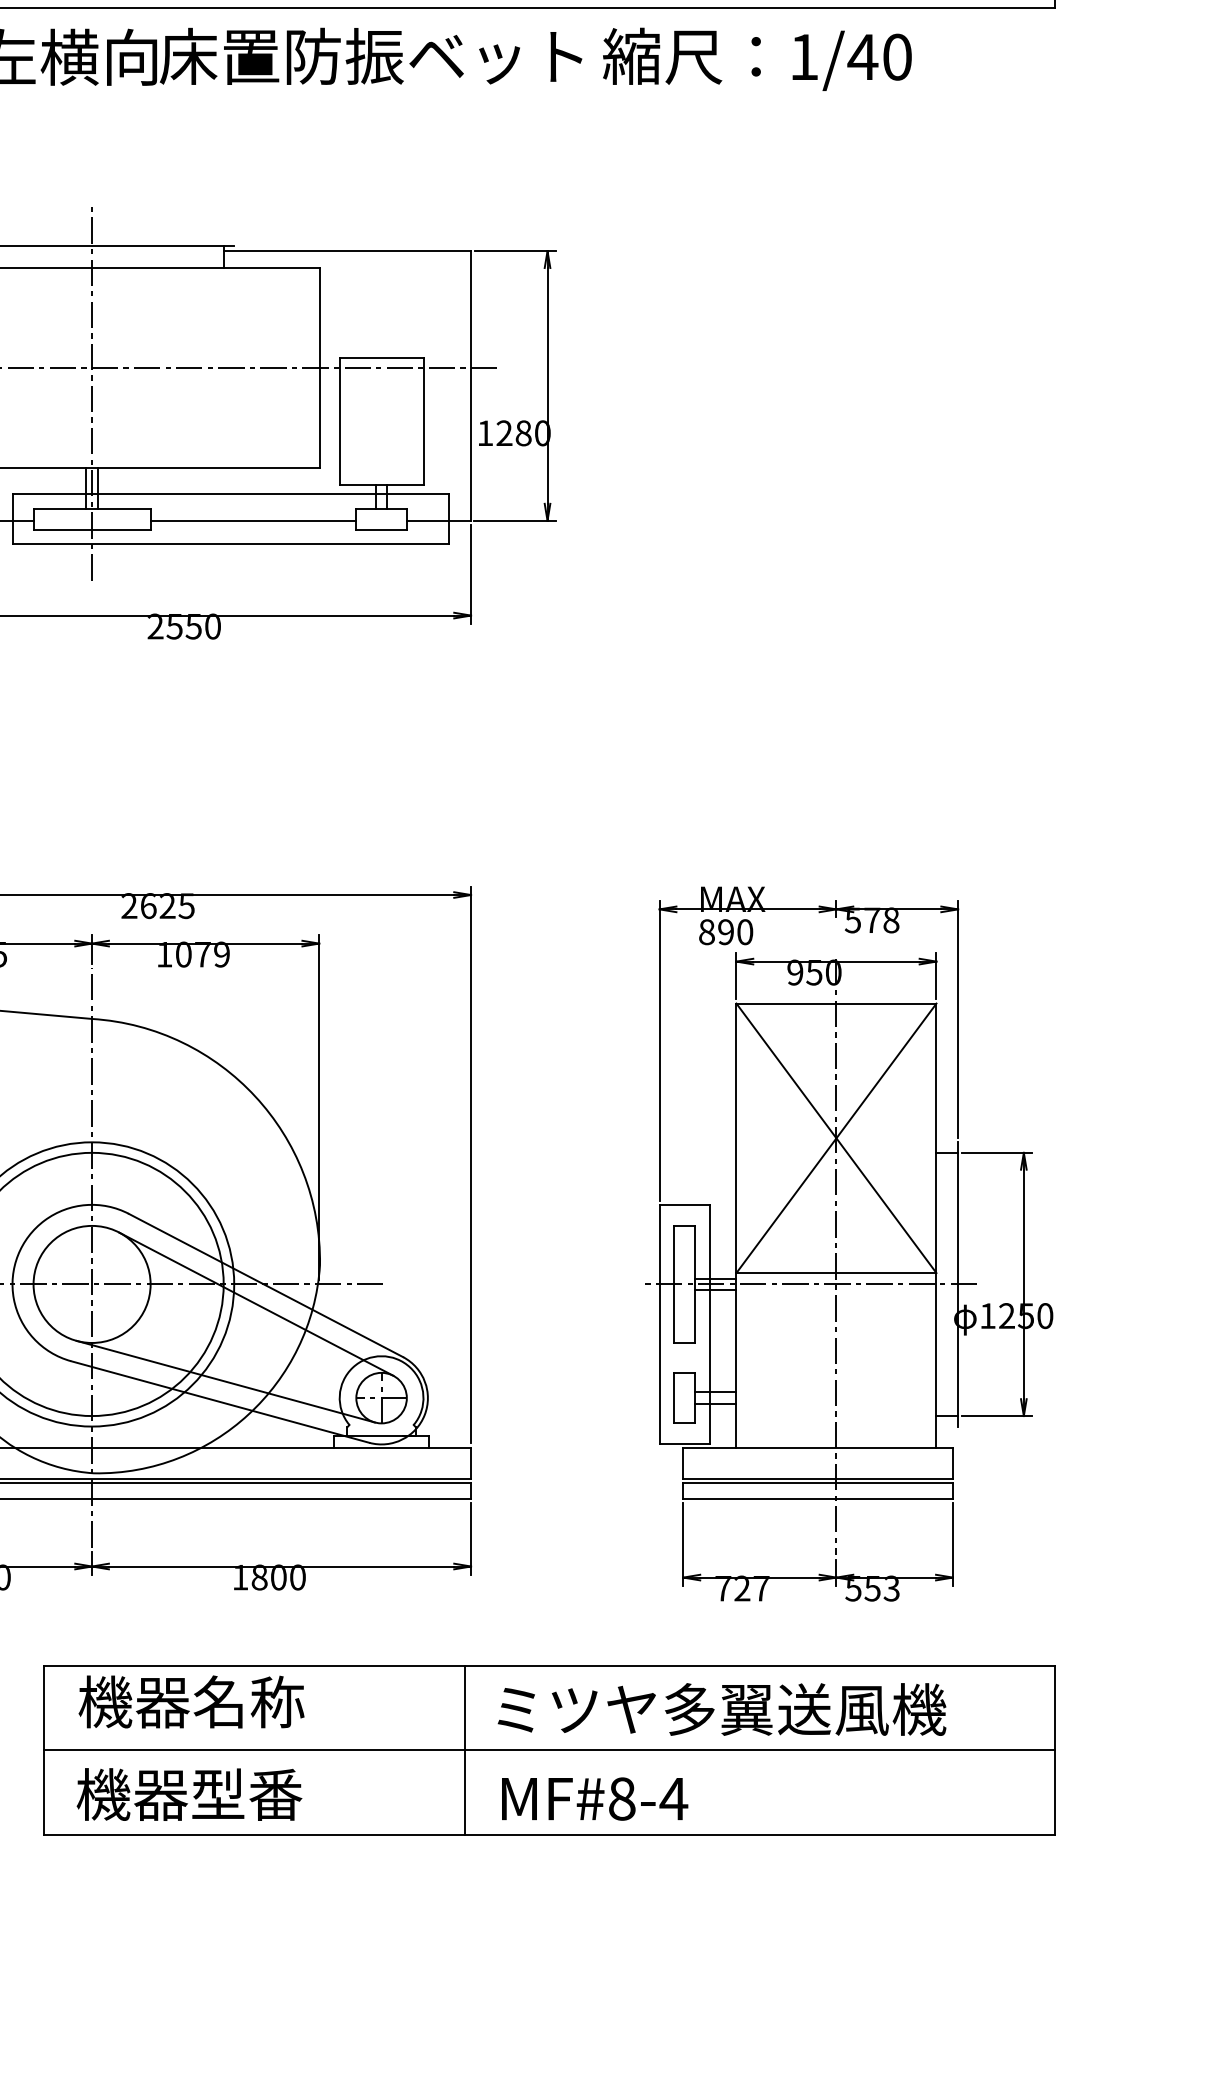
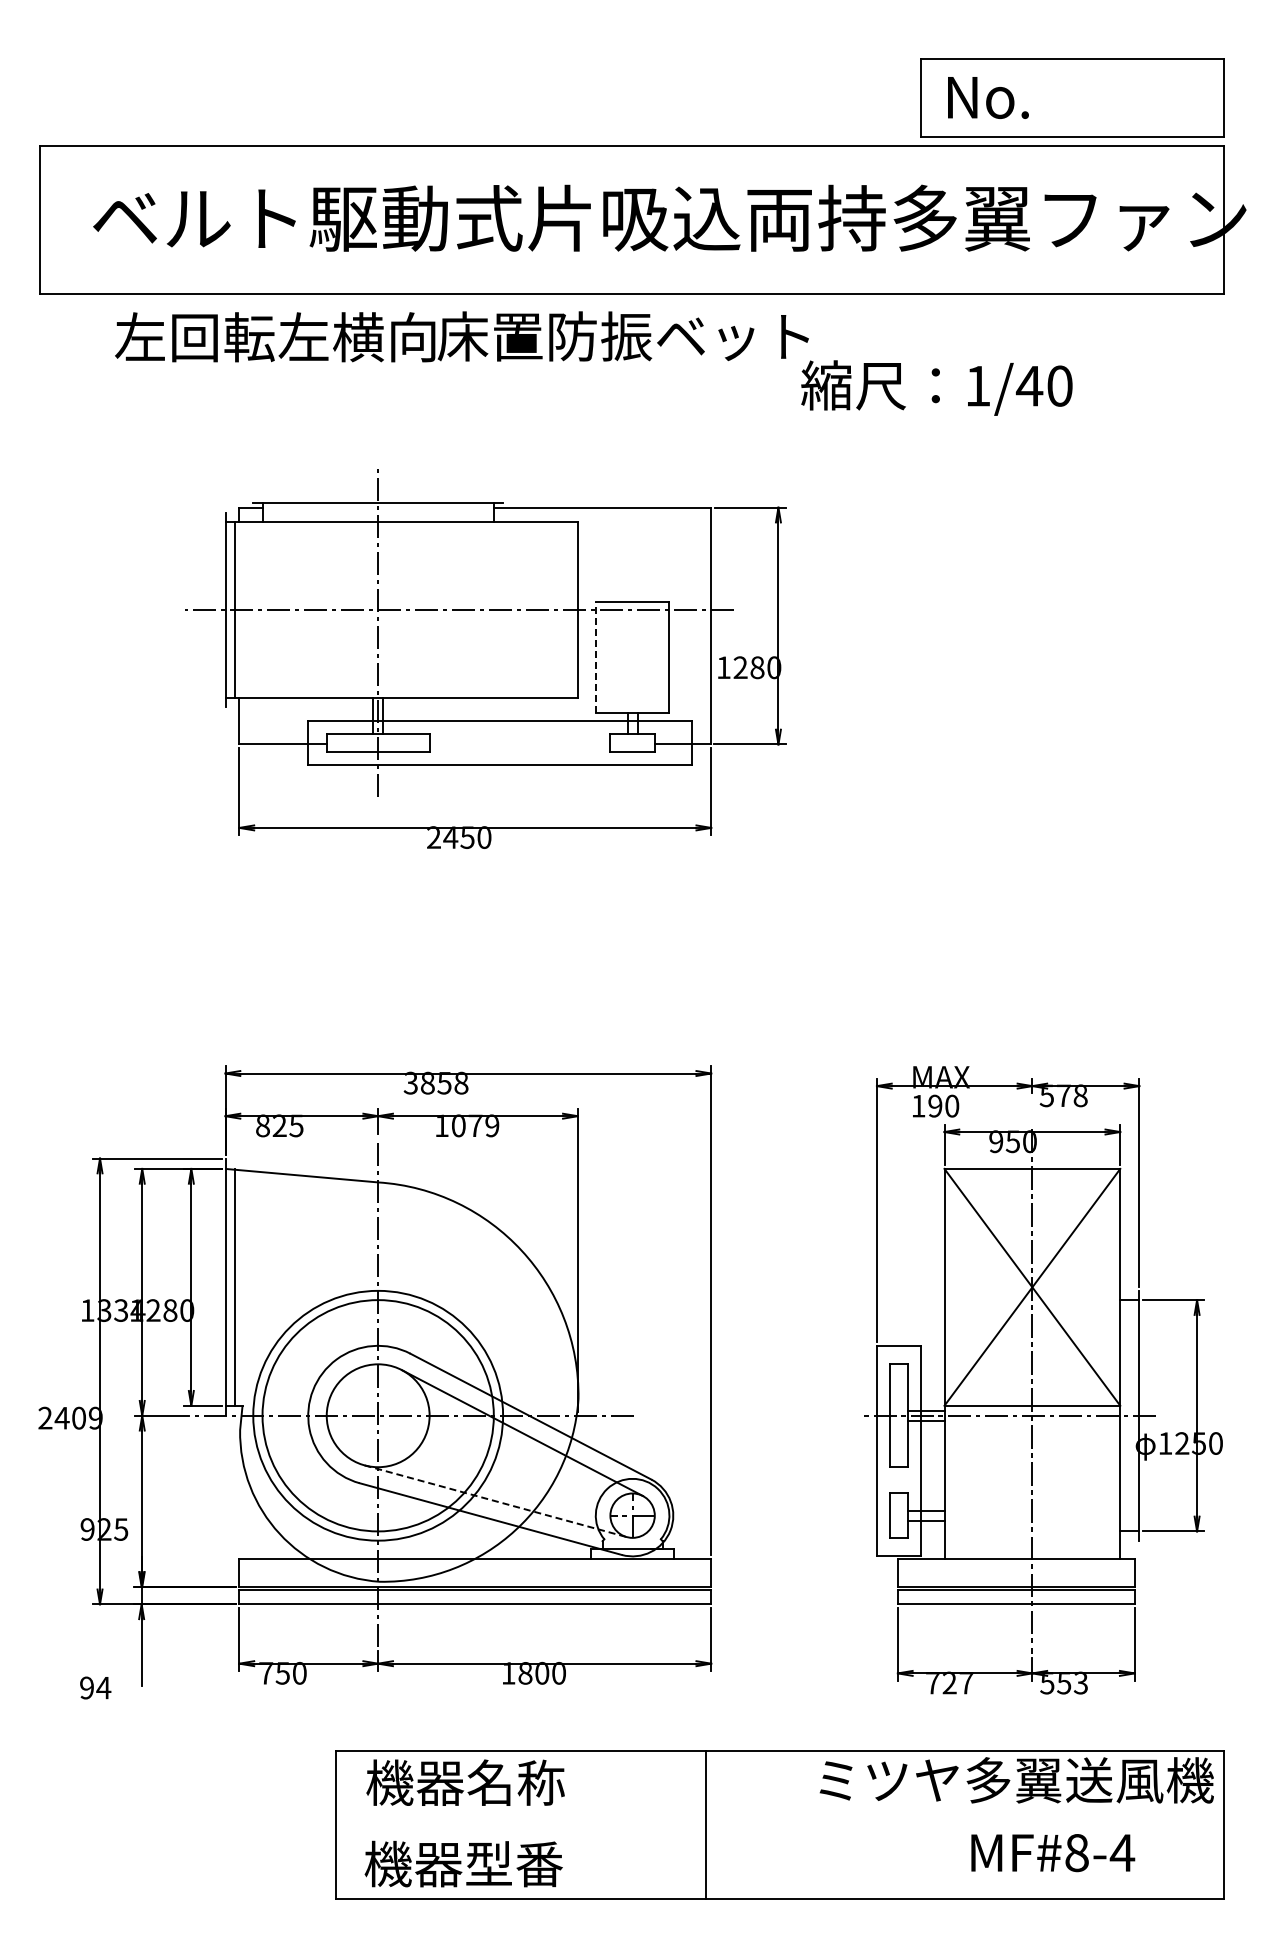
text: (756, 58) -> (936, 387), moved
line: (339, 420) -> (595, 656), solid -> dashed
line: (252, 520) -> (519, 744), removed
text: (174, 626) -> (450, 837), 2550 -> 2450
text: (157, 905) -> (435, 1082), 2625 -> 3858
text: (706, 931) -> (918, 1105), 890 -> 190
line: (225, 1381) -> (495, 1501), solid -> dashed
text: (721, 1709) -> (1016, 1780), moved
line: (549, 1750) -> (780, 1825), removed
text: (595, 1799) -> (1053, 1853), moved

